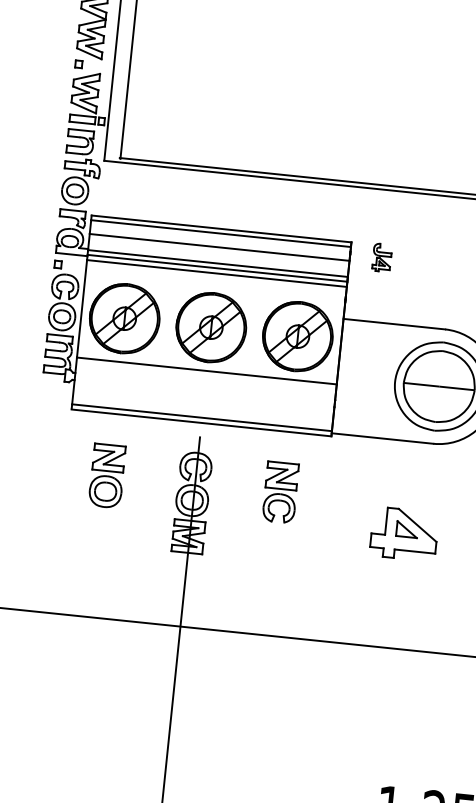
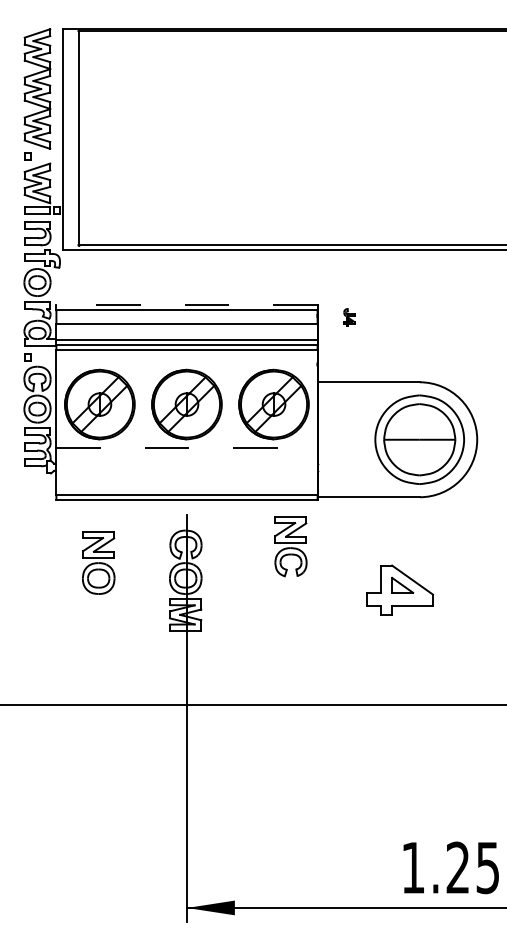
line: (222, 229) -> (187, 305), solid -> dashed
part: (382, 256) -> (349, 316), size x0.6
line: (207, 371) -> (187, 448), solid -> dashed
part: (280, 492) -> (290, 546), moved

